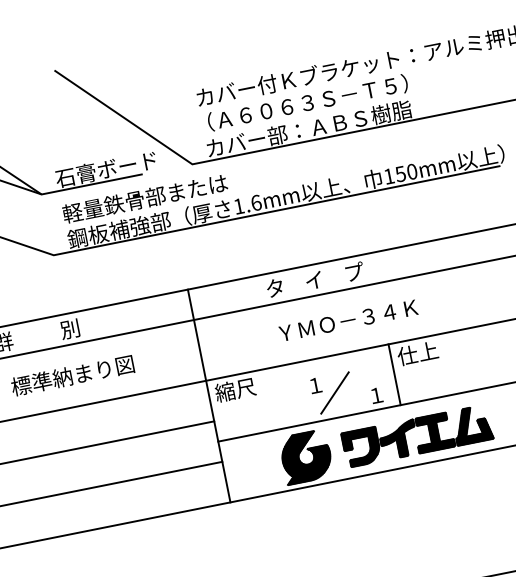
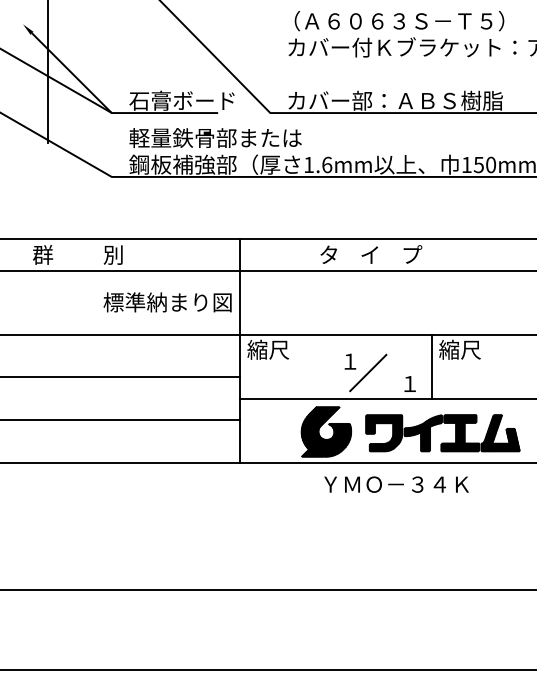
text: (307, 103) -> (399, 21), moved
text: (348, 320) -> (396, 484), moved
text: (417, 353) -> (459, 349), 仕上 -> 縮尺
text: (72, 375) -> (167, 302), moved

